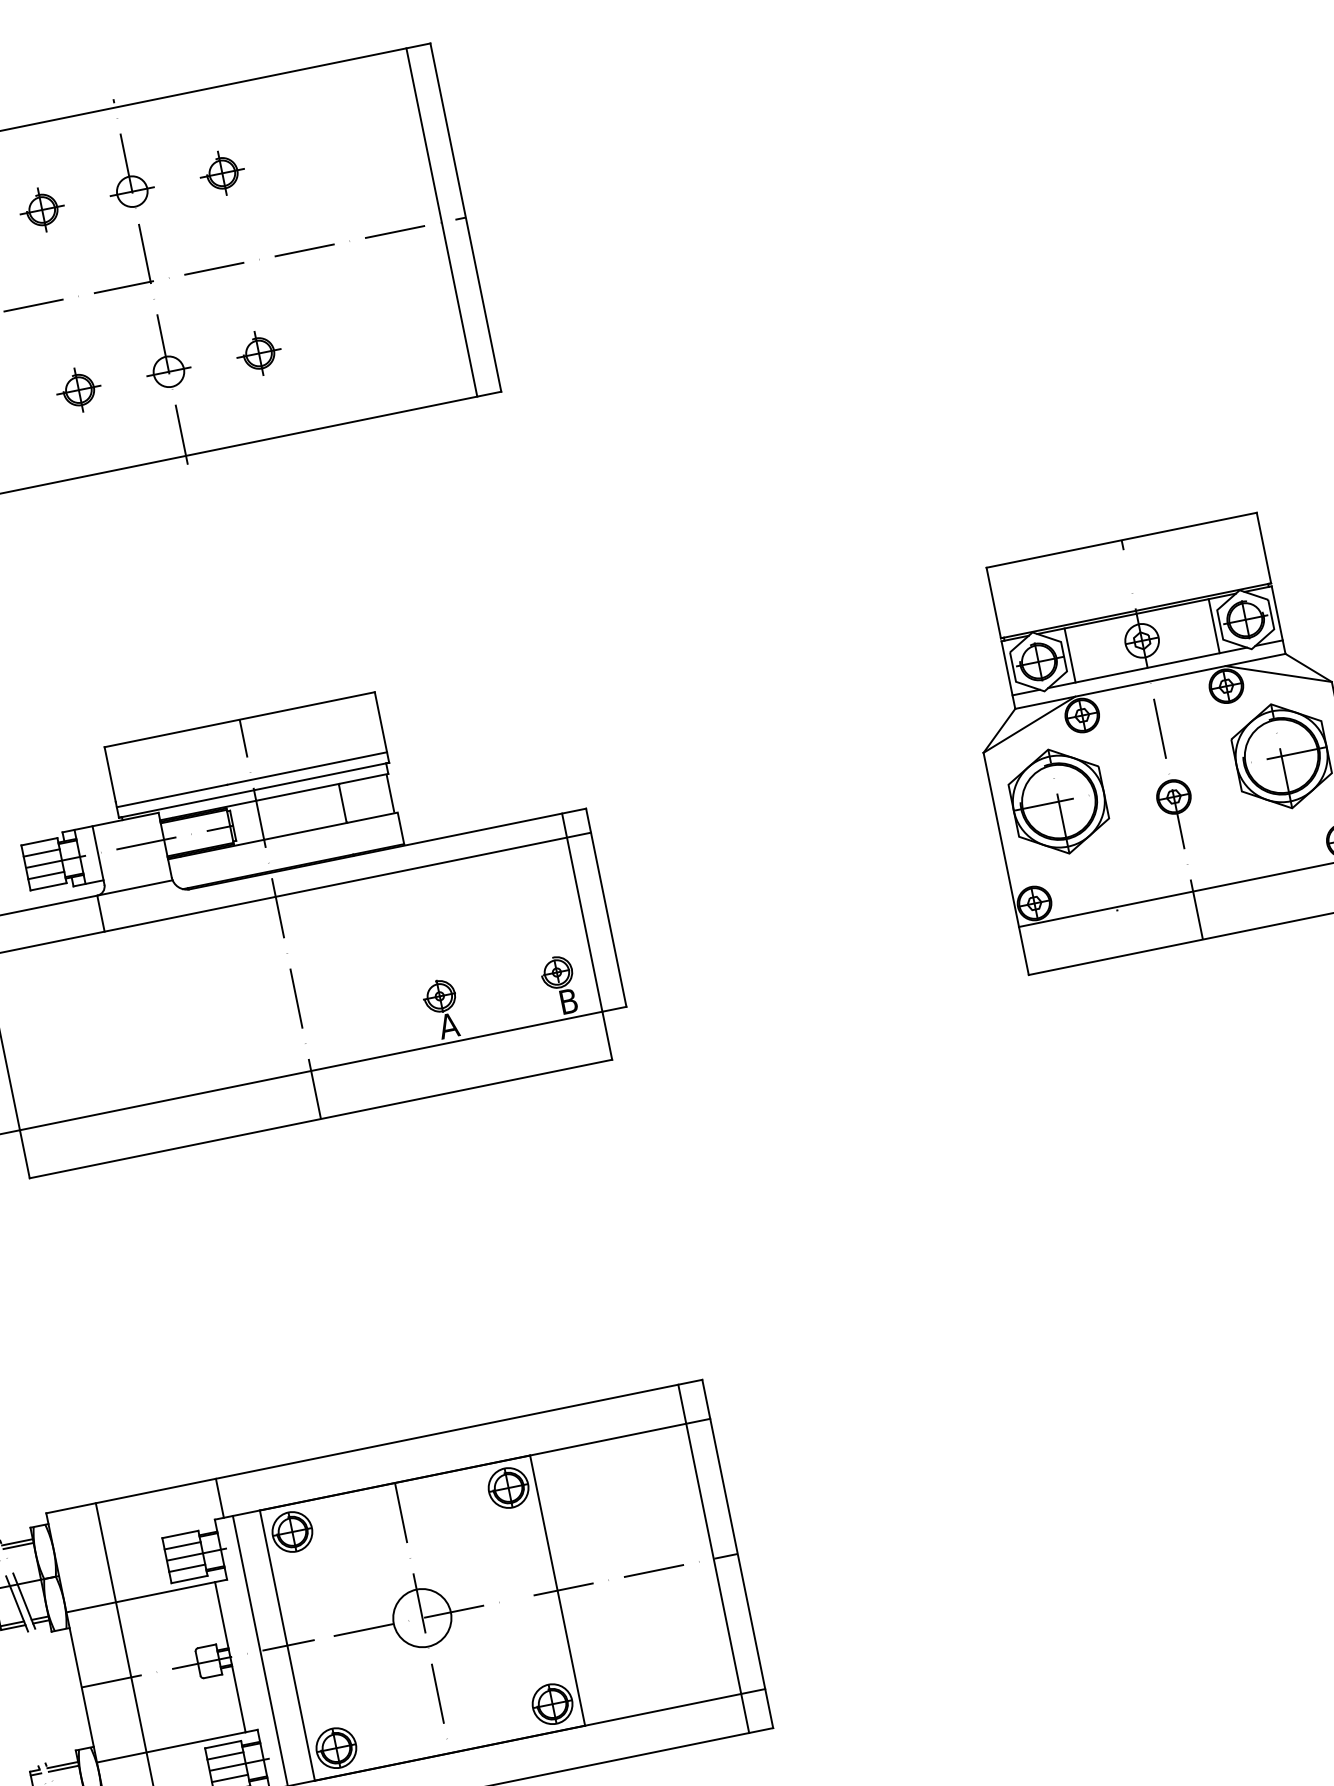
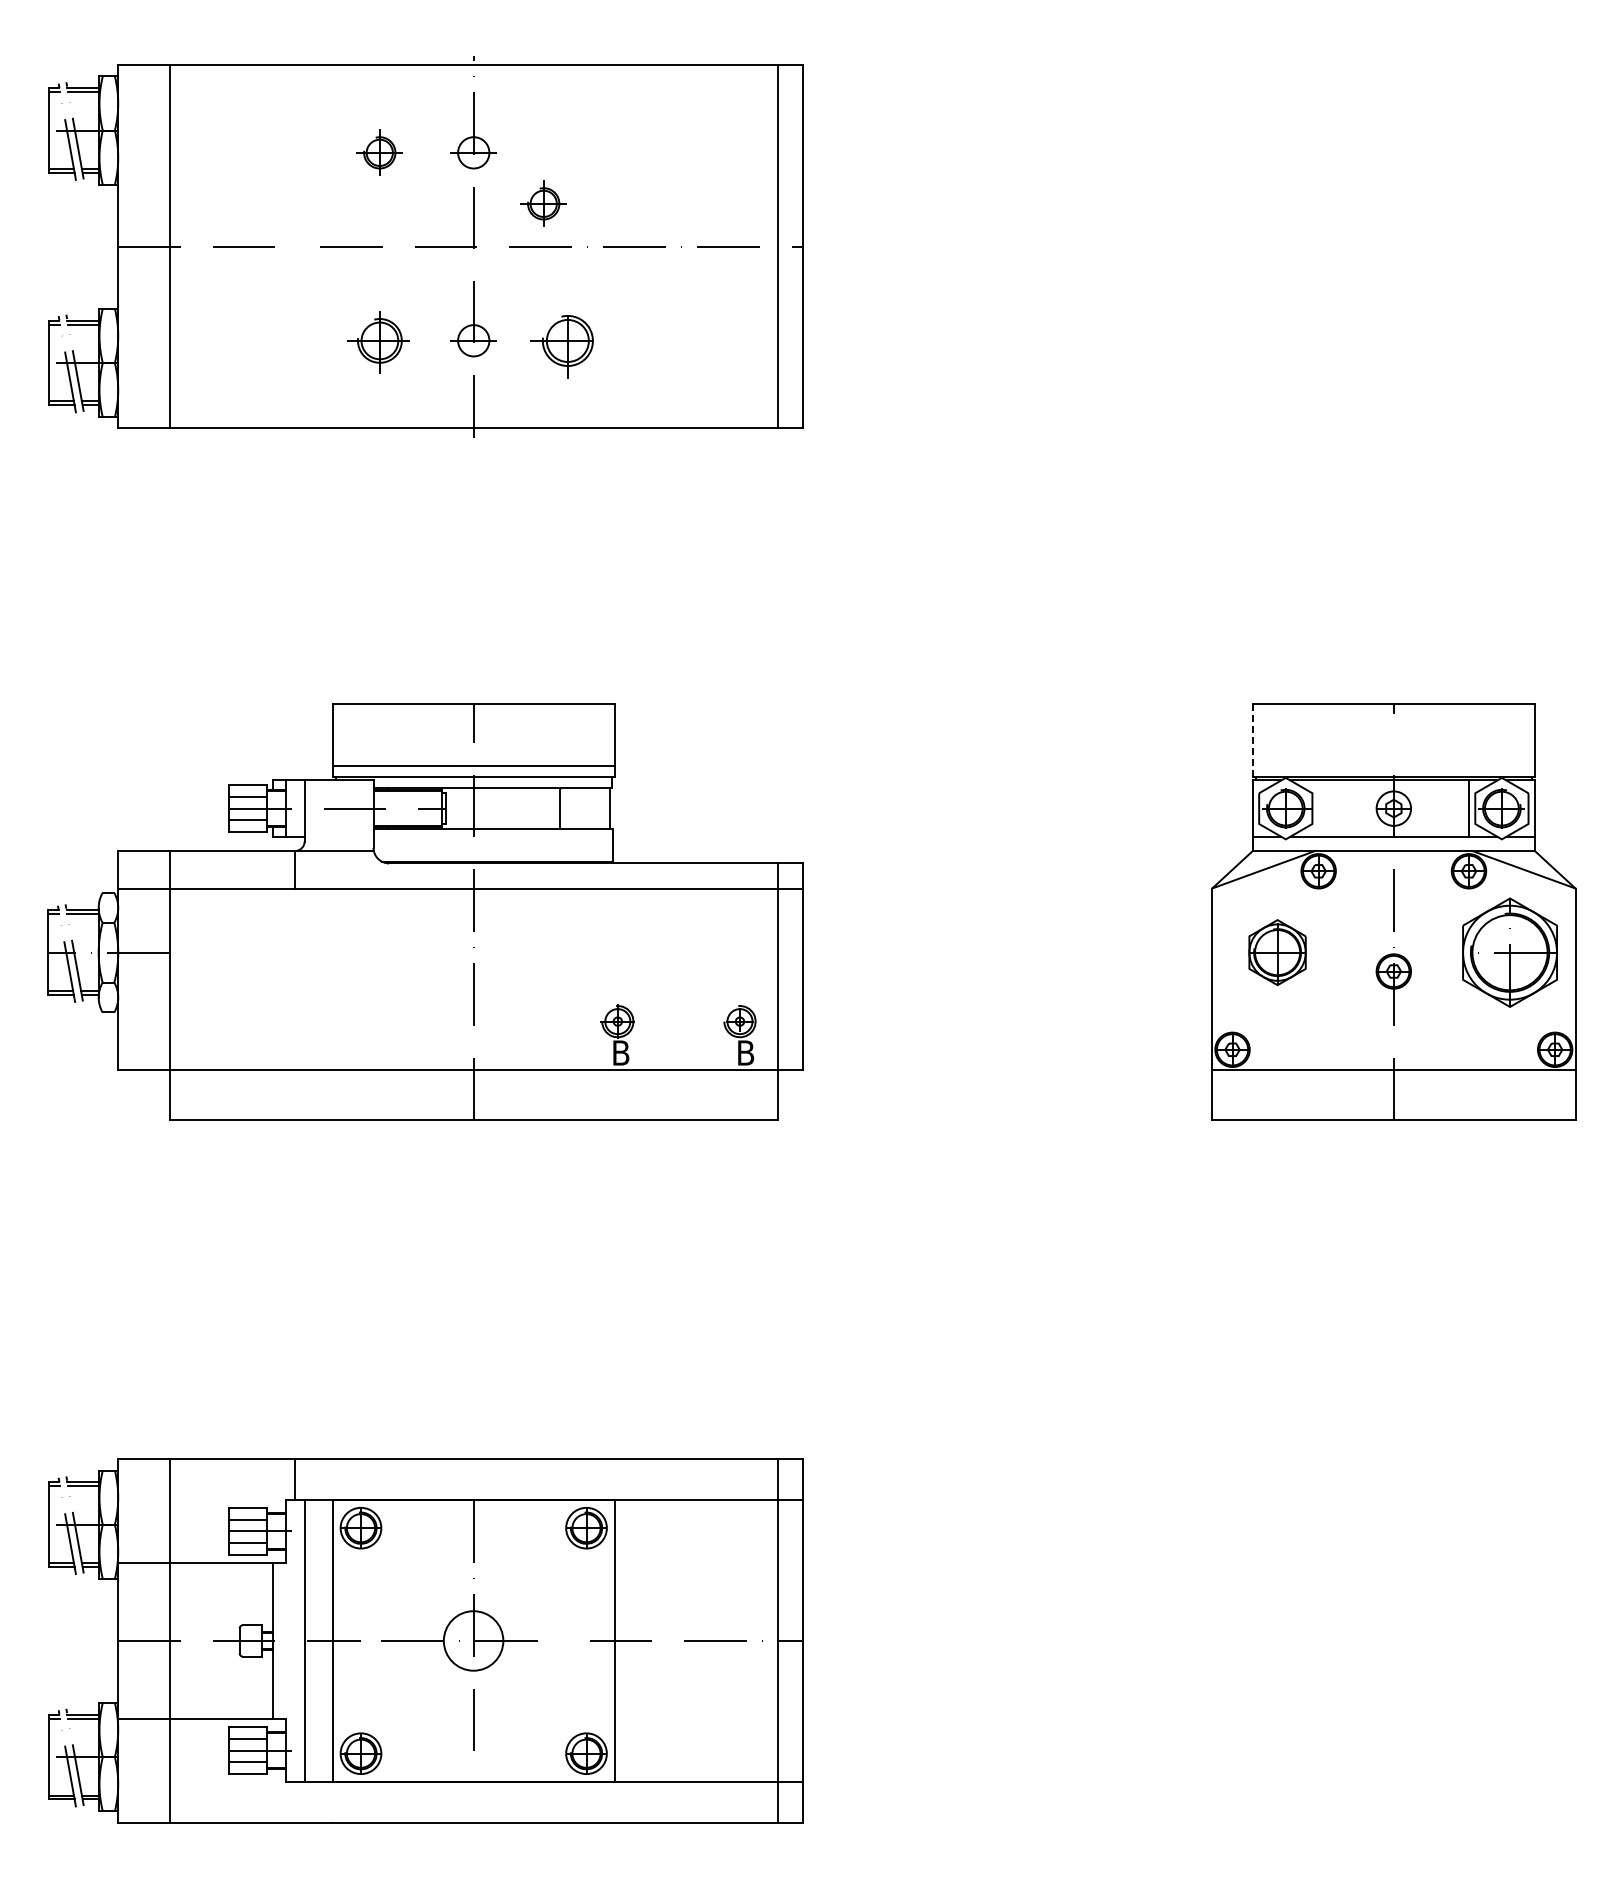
part: (222, 173) -> (543, 203), moved
part: (258, 353) -> (567, 340), size x1.6
part: (78, 389) -> (379, 340), size x1.4
line: (993, 603) -> (1252, 740), solid -> dashed
line: (1069, 655) -> (1318, 808), removed
part: (1058, 801) -> (1277, 952), size x0.6
text: (448, 1025) -> (620, 1052), A -> B

